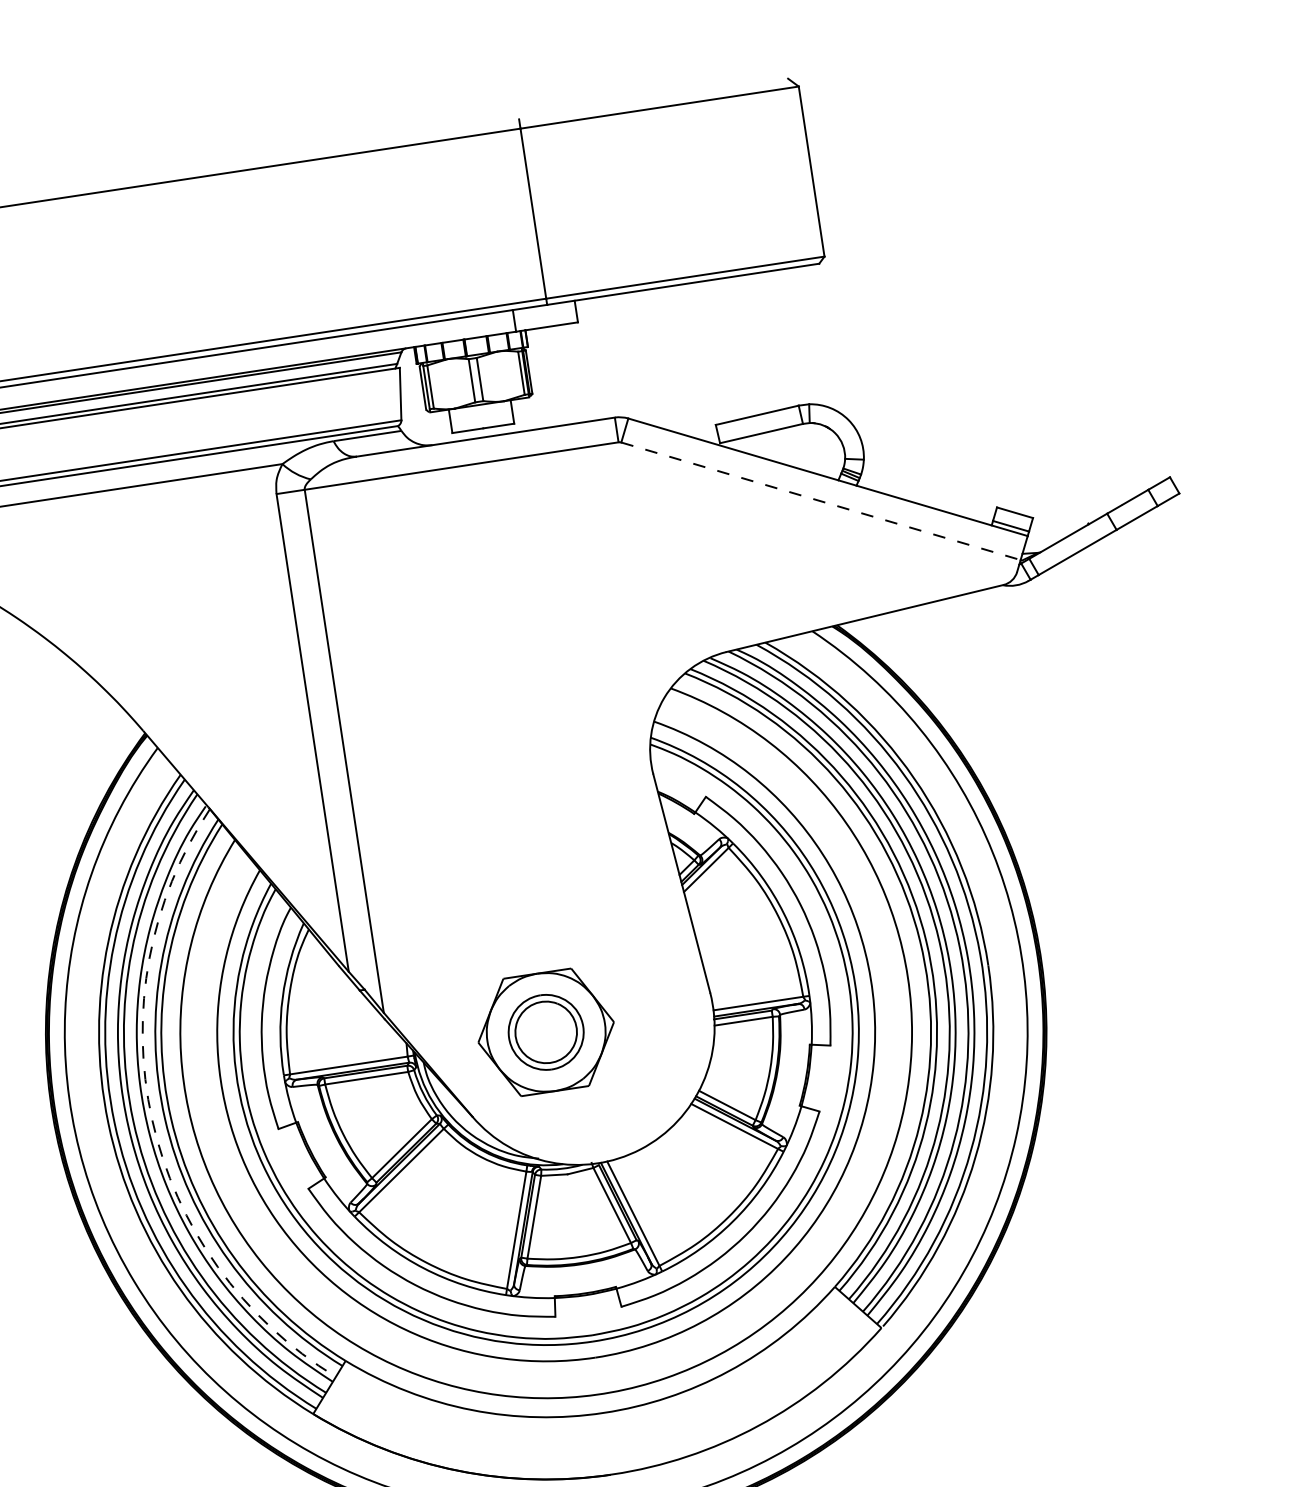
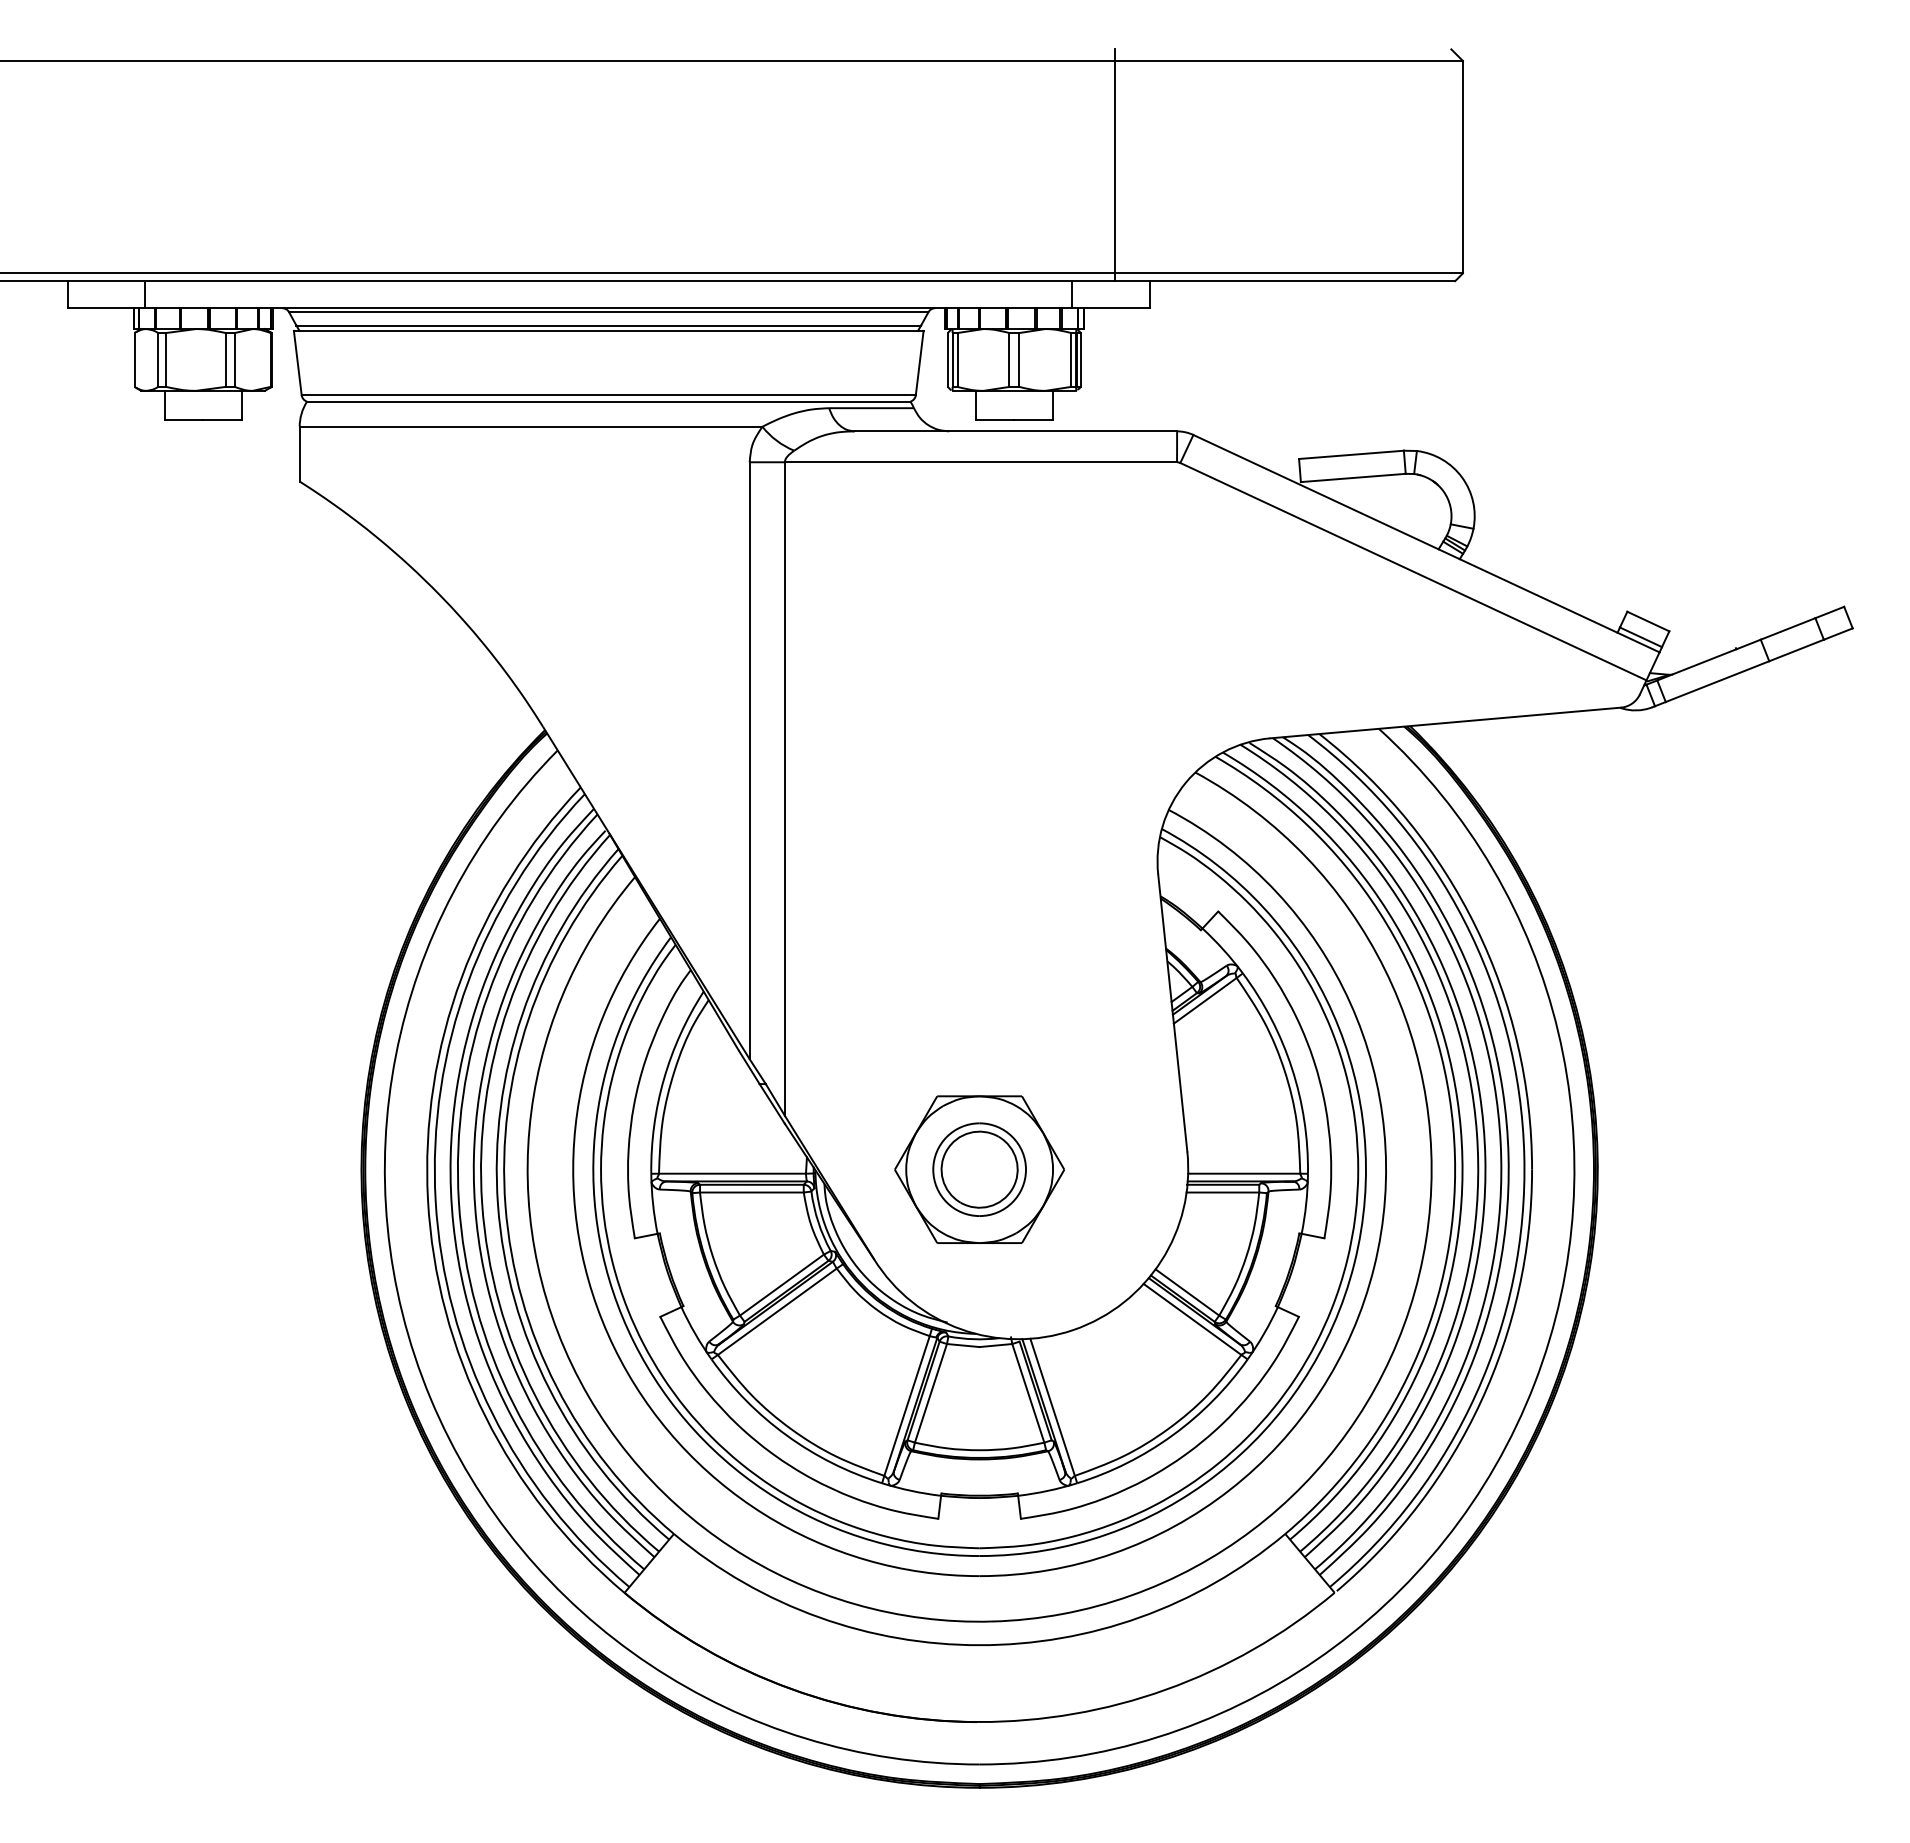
line: (821, 501) -> (1413, 571), dashed -> solid
arc: (152, 1119) -> (482, 1203), dashed -> solid

